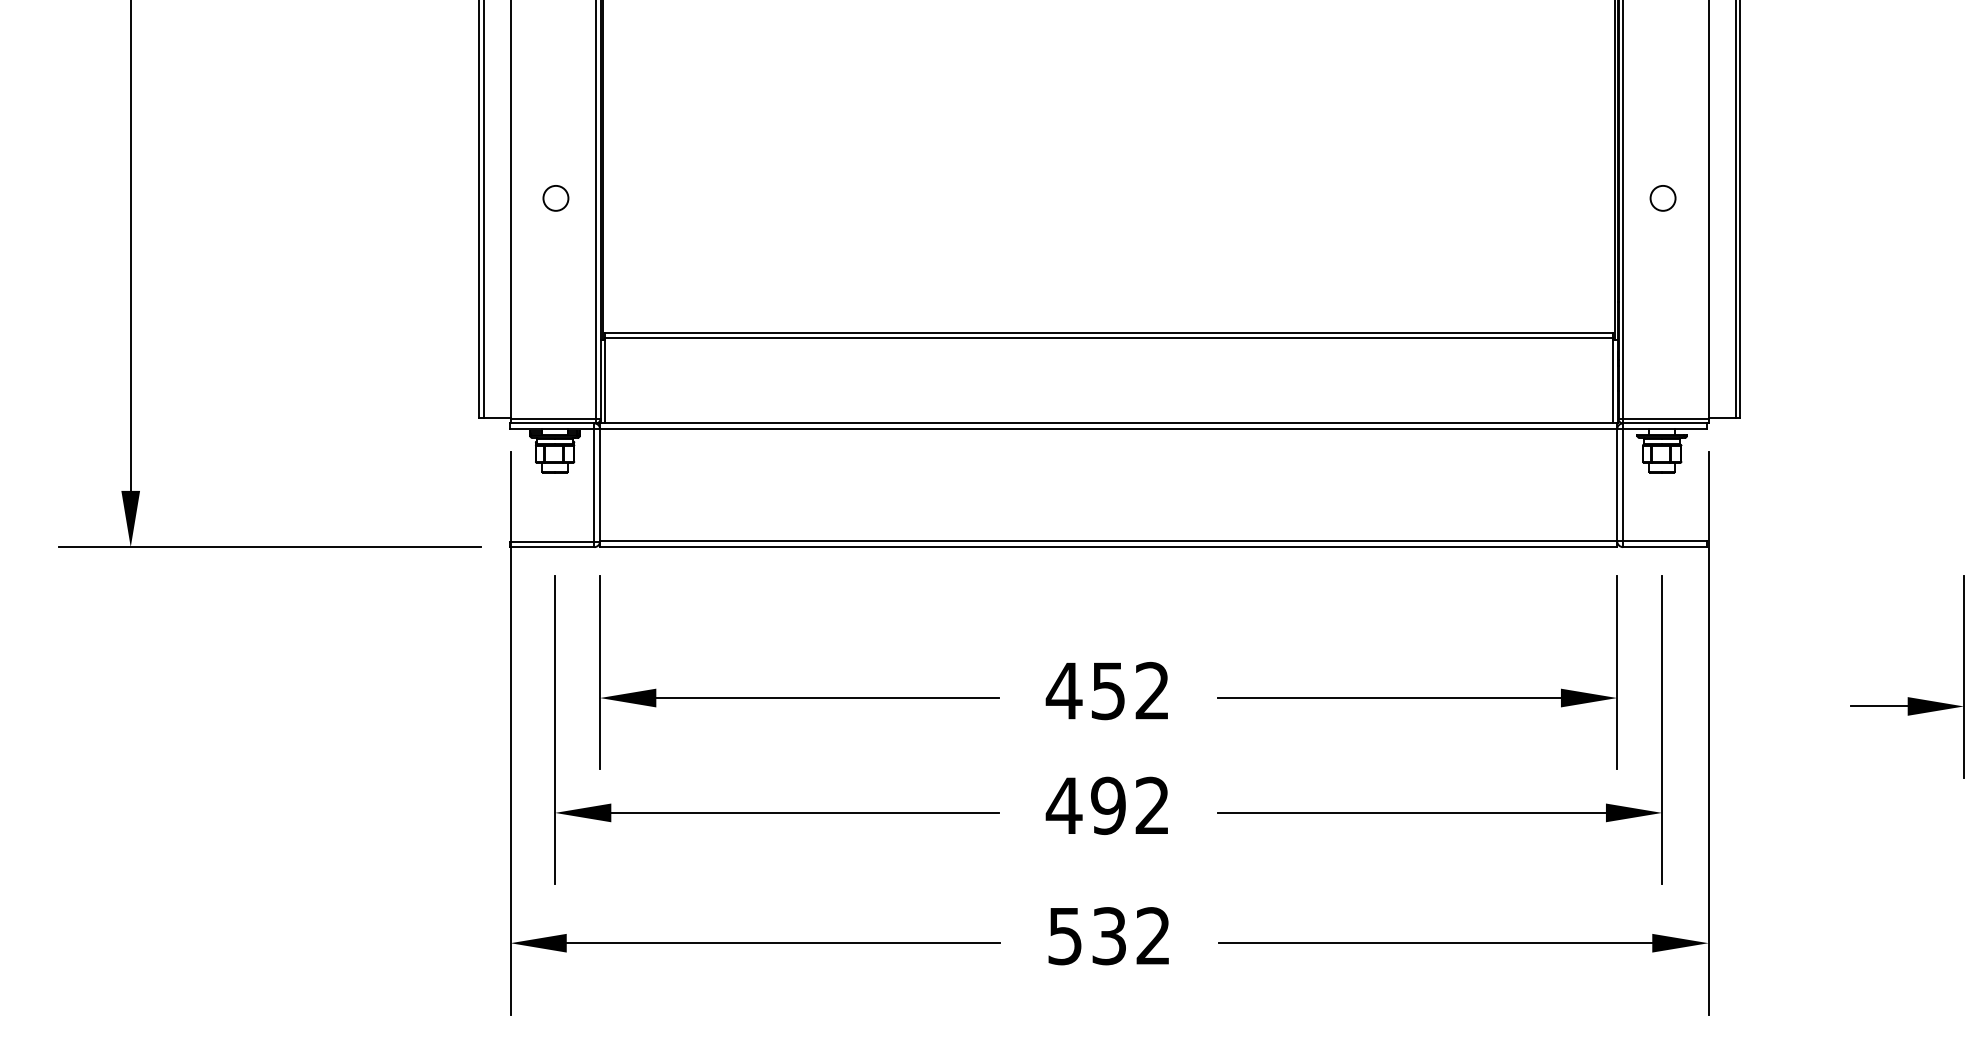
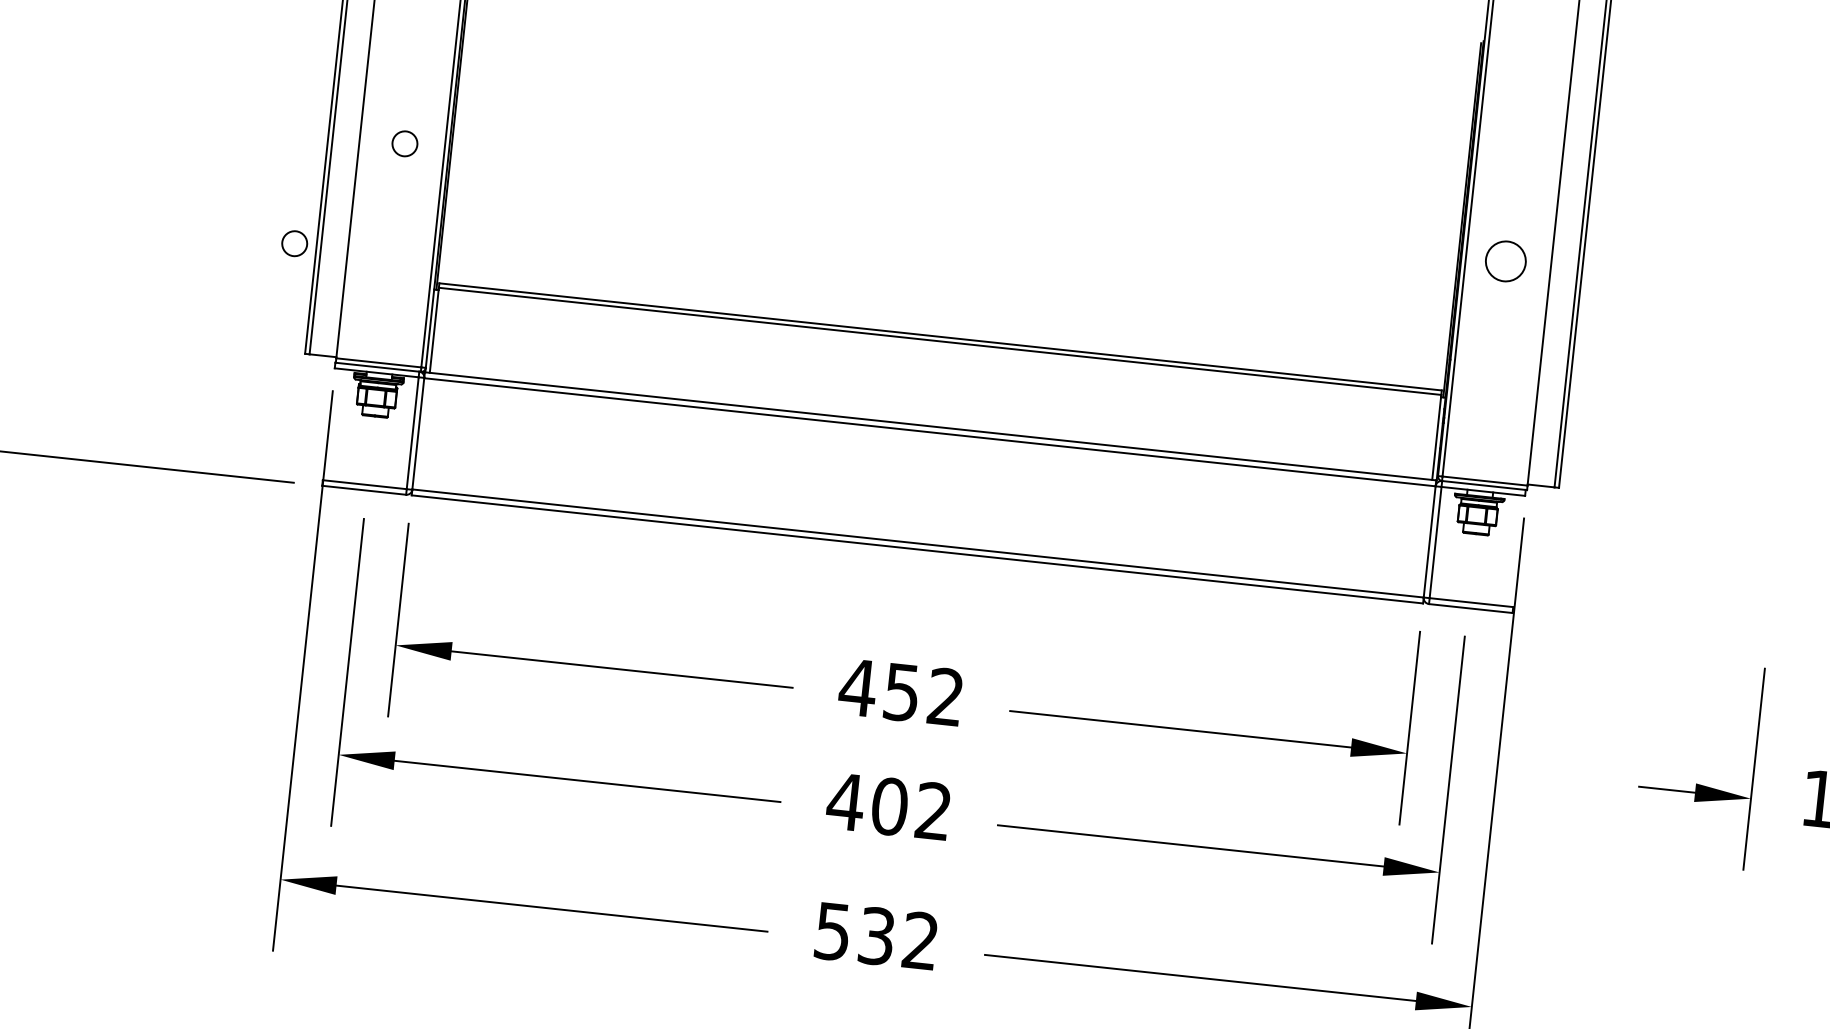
circle: (1662, 198) -> (1505, 261), size x1.6
circle: (456, 309) -> (294, 243), added
text: (1108, 805) -> (889, 806), 492 -> 402

